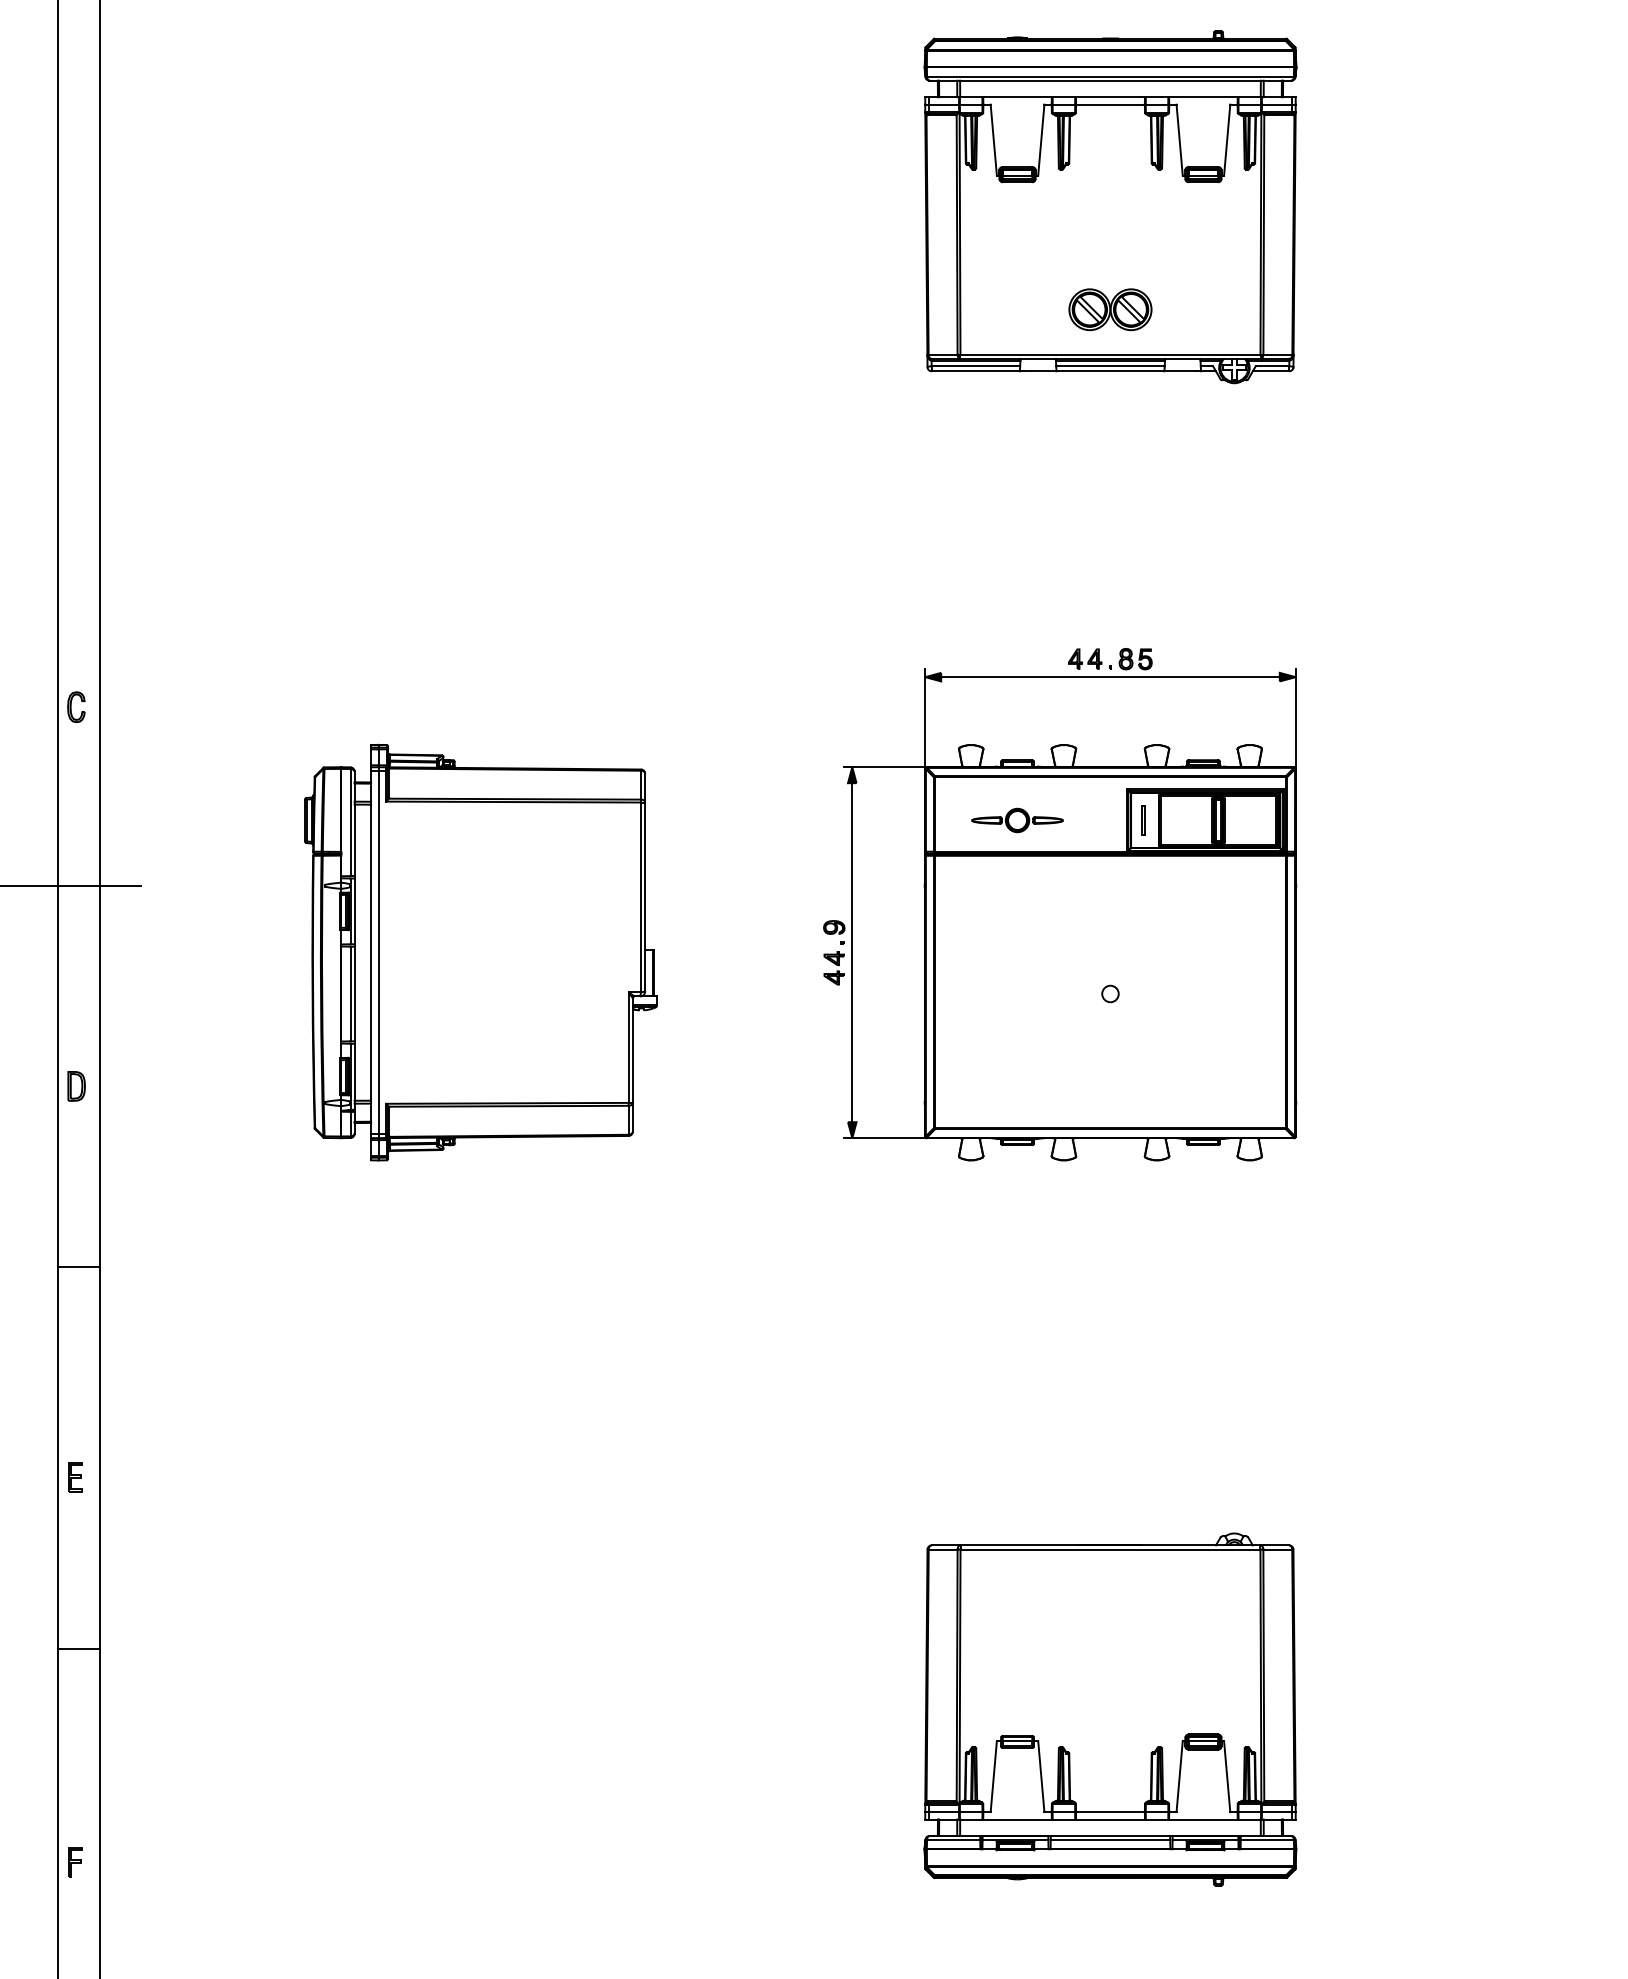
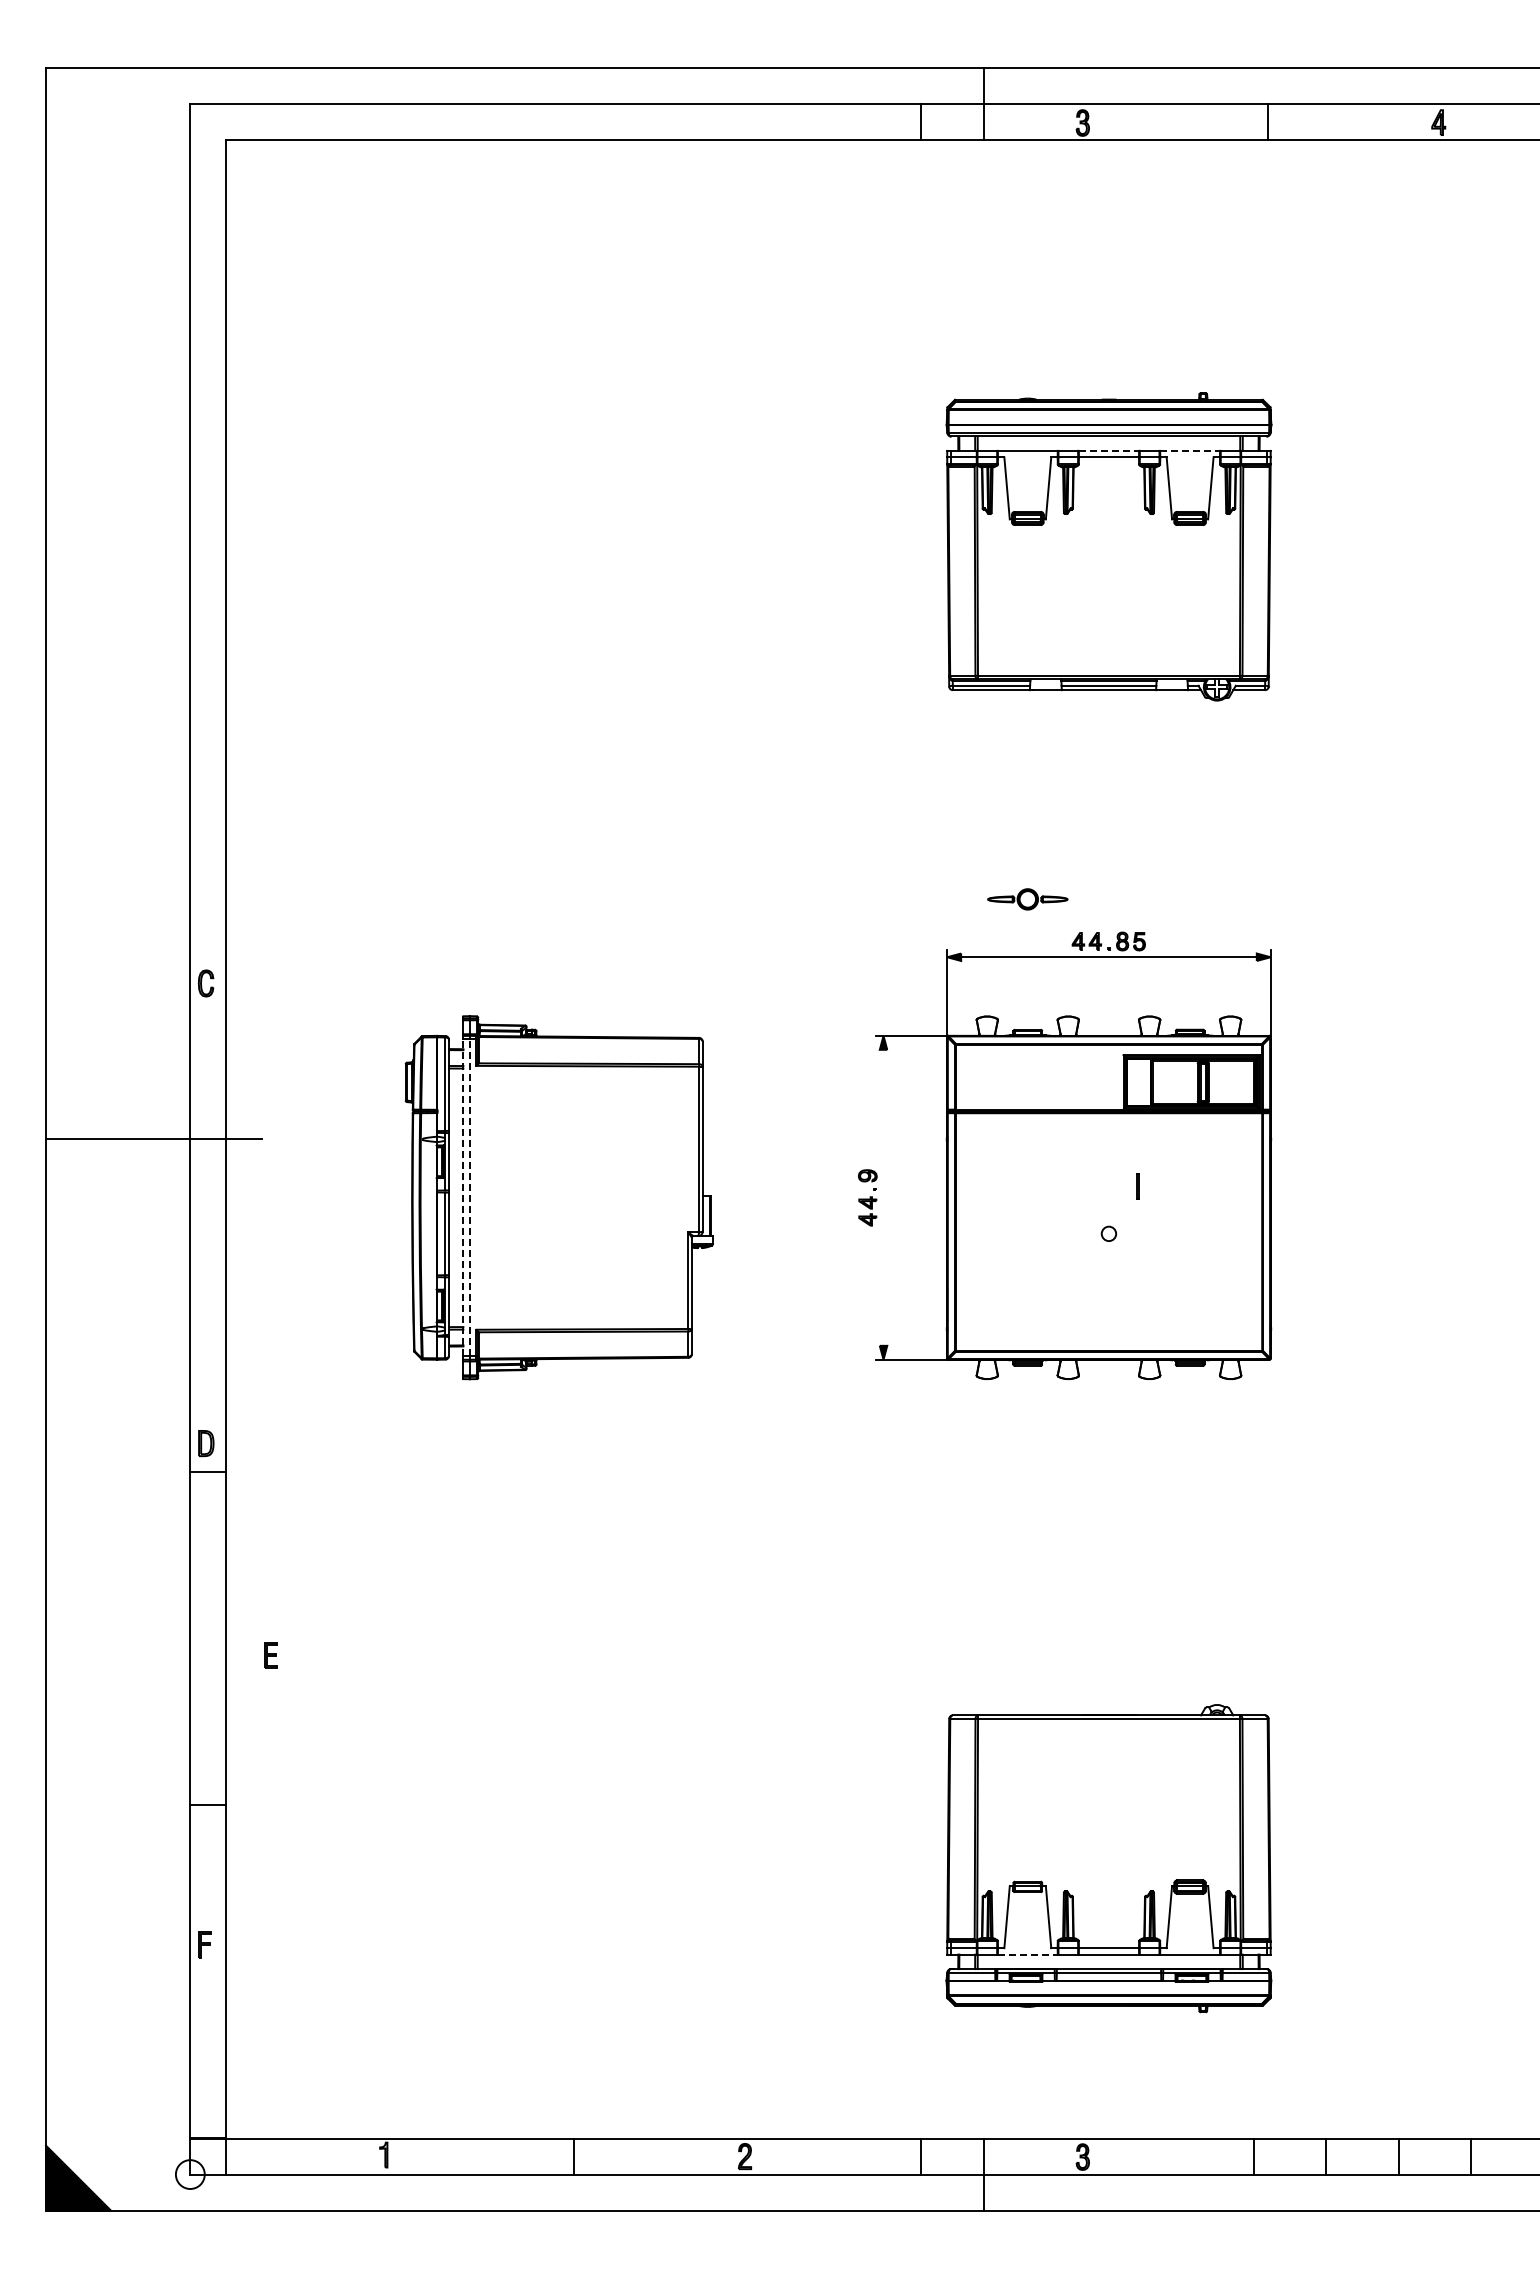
line: (1111, 96) -> (1109, 450), solid -> dashed
line: (1203, 96) -> (1190, 450), solid -> dashed
part: (1109, 309) -> (1108, 636), removed
part: (1017, 820) -> (1027, 899), moved
line: (1143, 820) -> (1137, 1186), moved
line: (371, 952) -> (463, 1197), solid -> dashed
line: (378, 952) -> (469, 1197), solid -> dashed
line: (852, 952) -> (883, 1197), removed
part: (76, 1086) -> (206, 1443), moved
part: (74, 1476) -> (270, 1655), moved
line: (1017, 1819) -> (1027, 1954), solid -> dashed
part: (74, 1861) -> (204, 1944), moved

